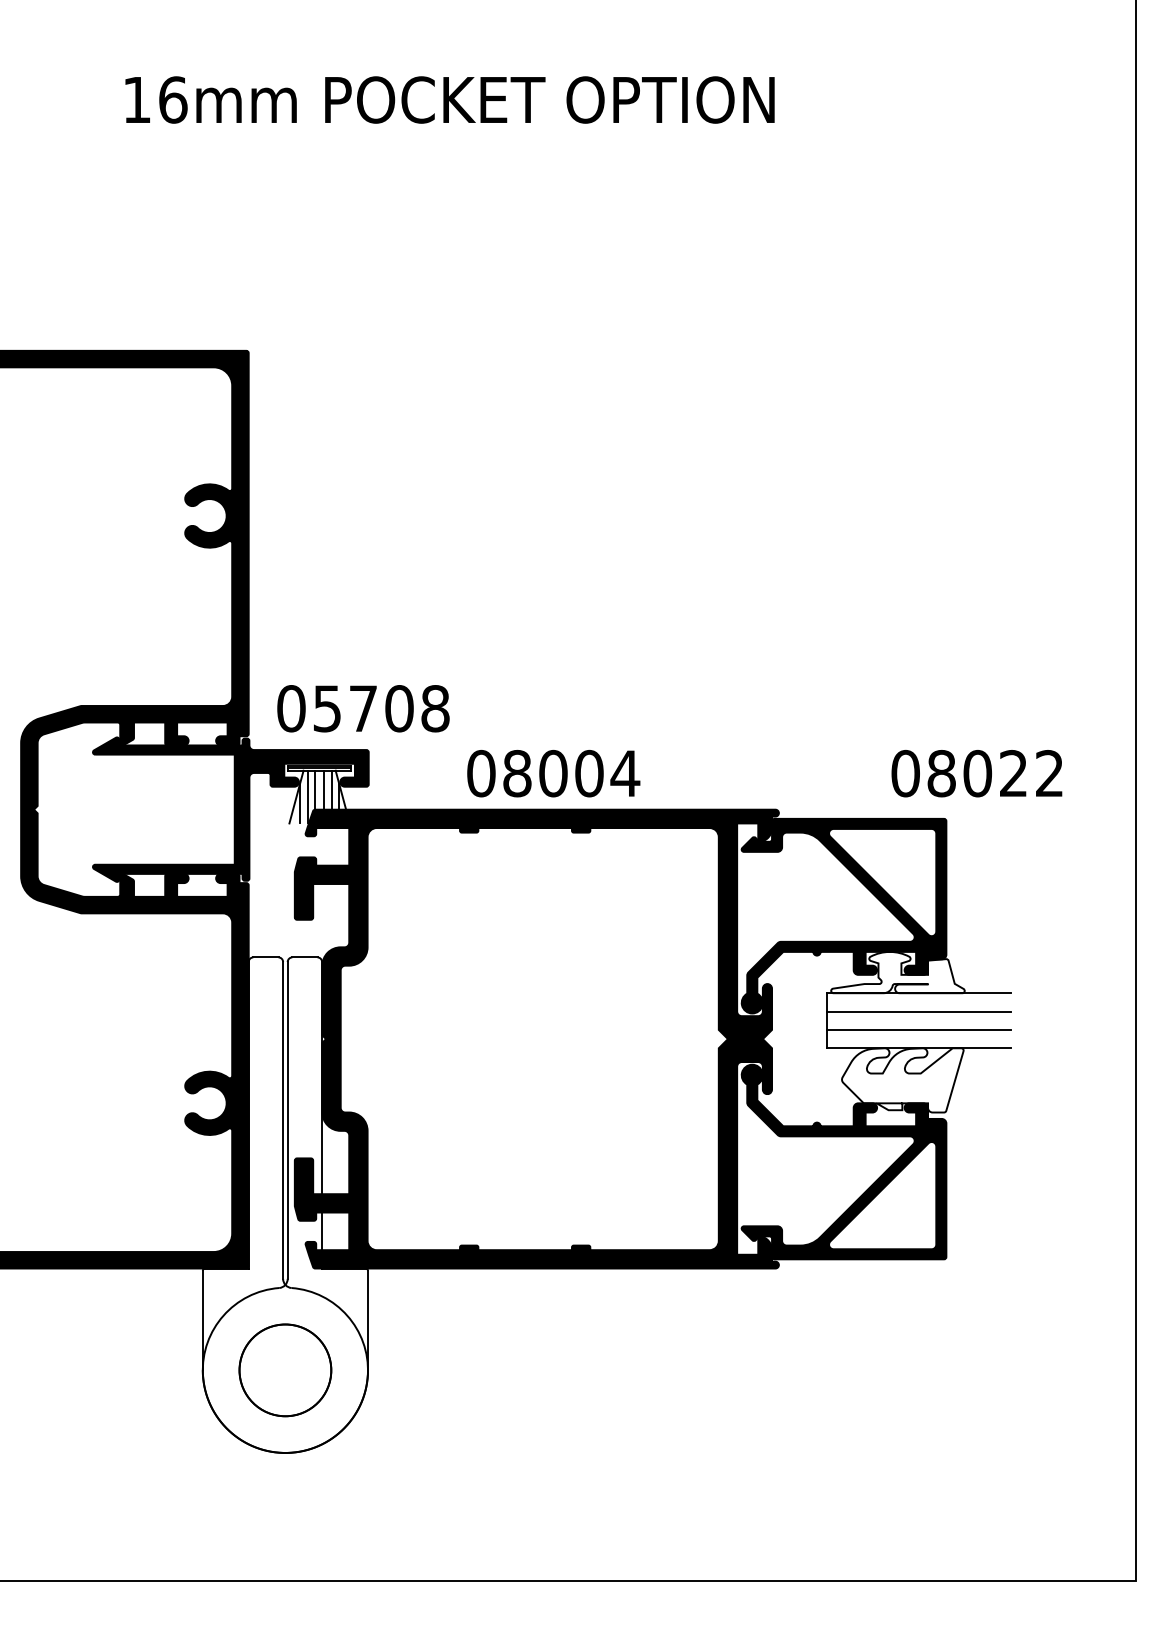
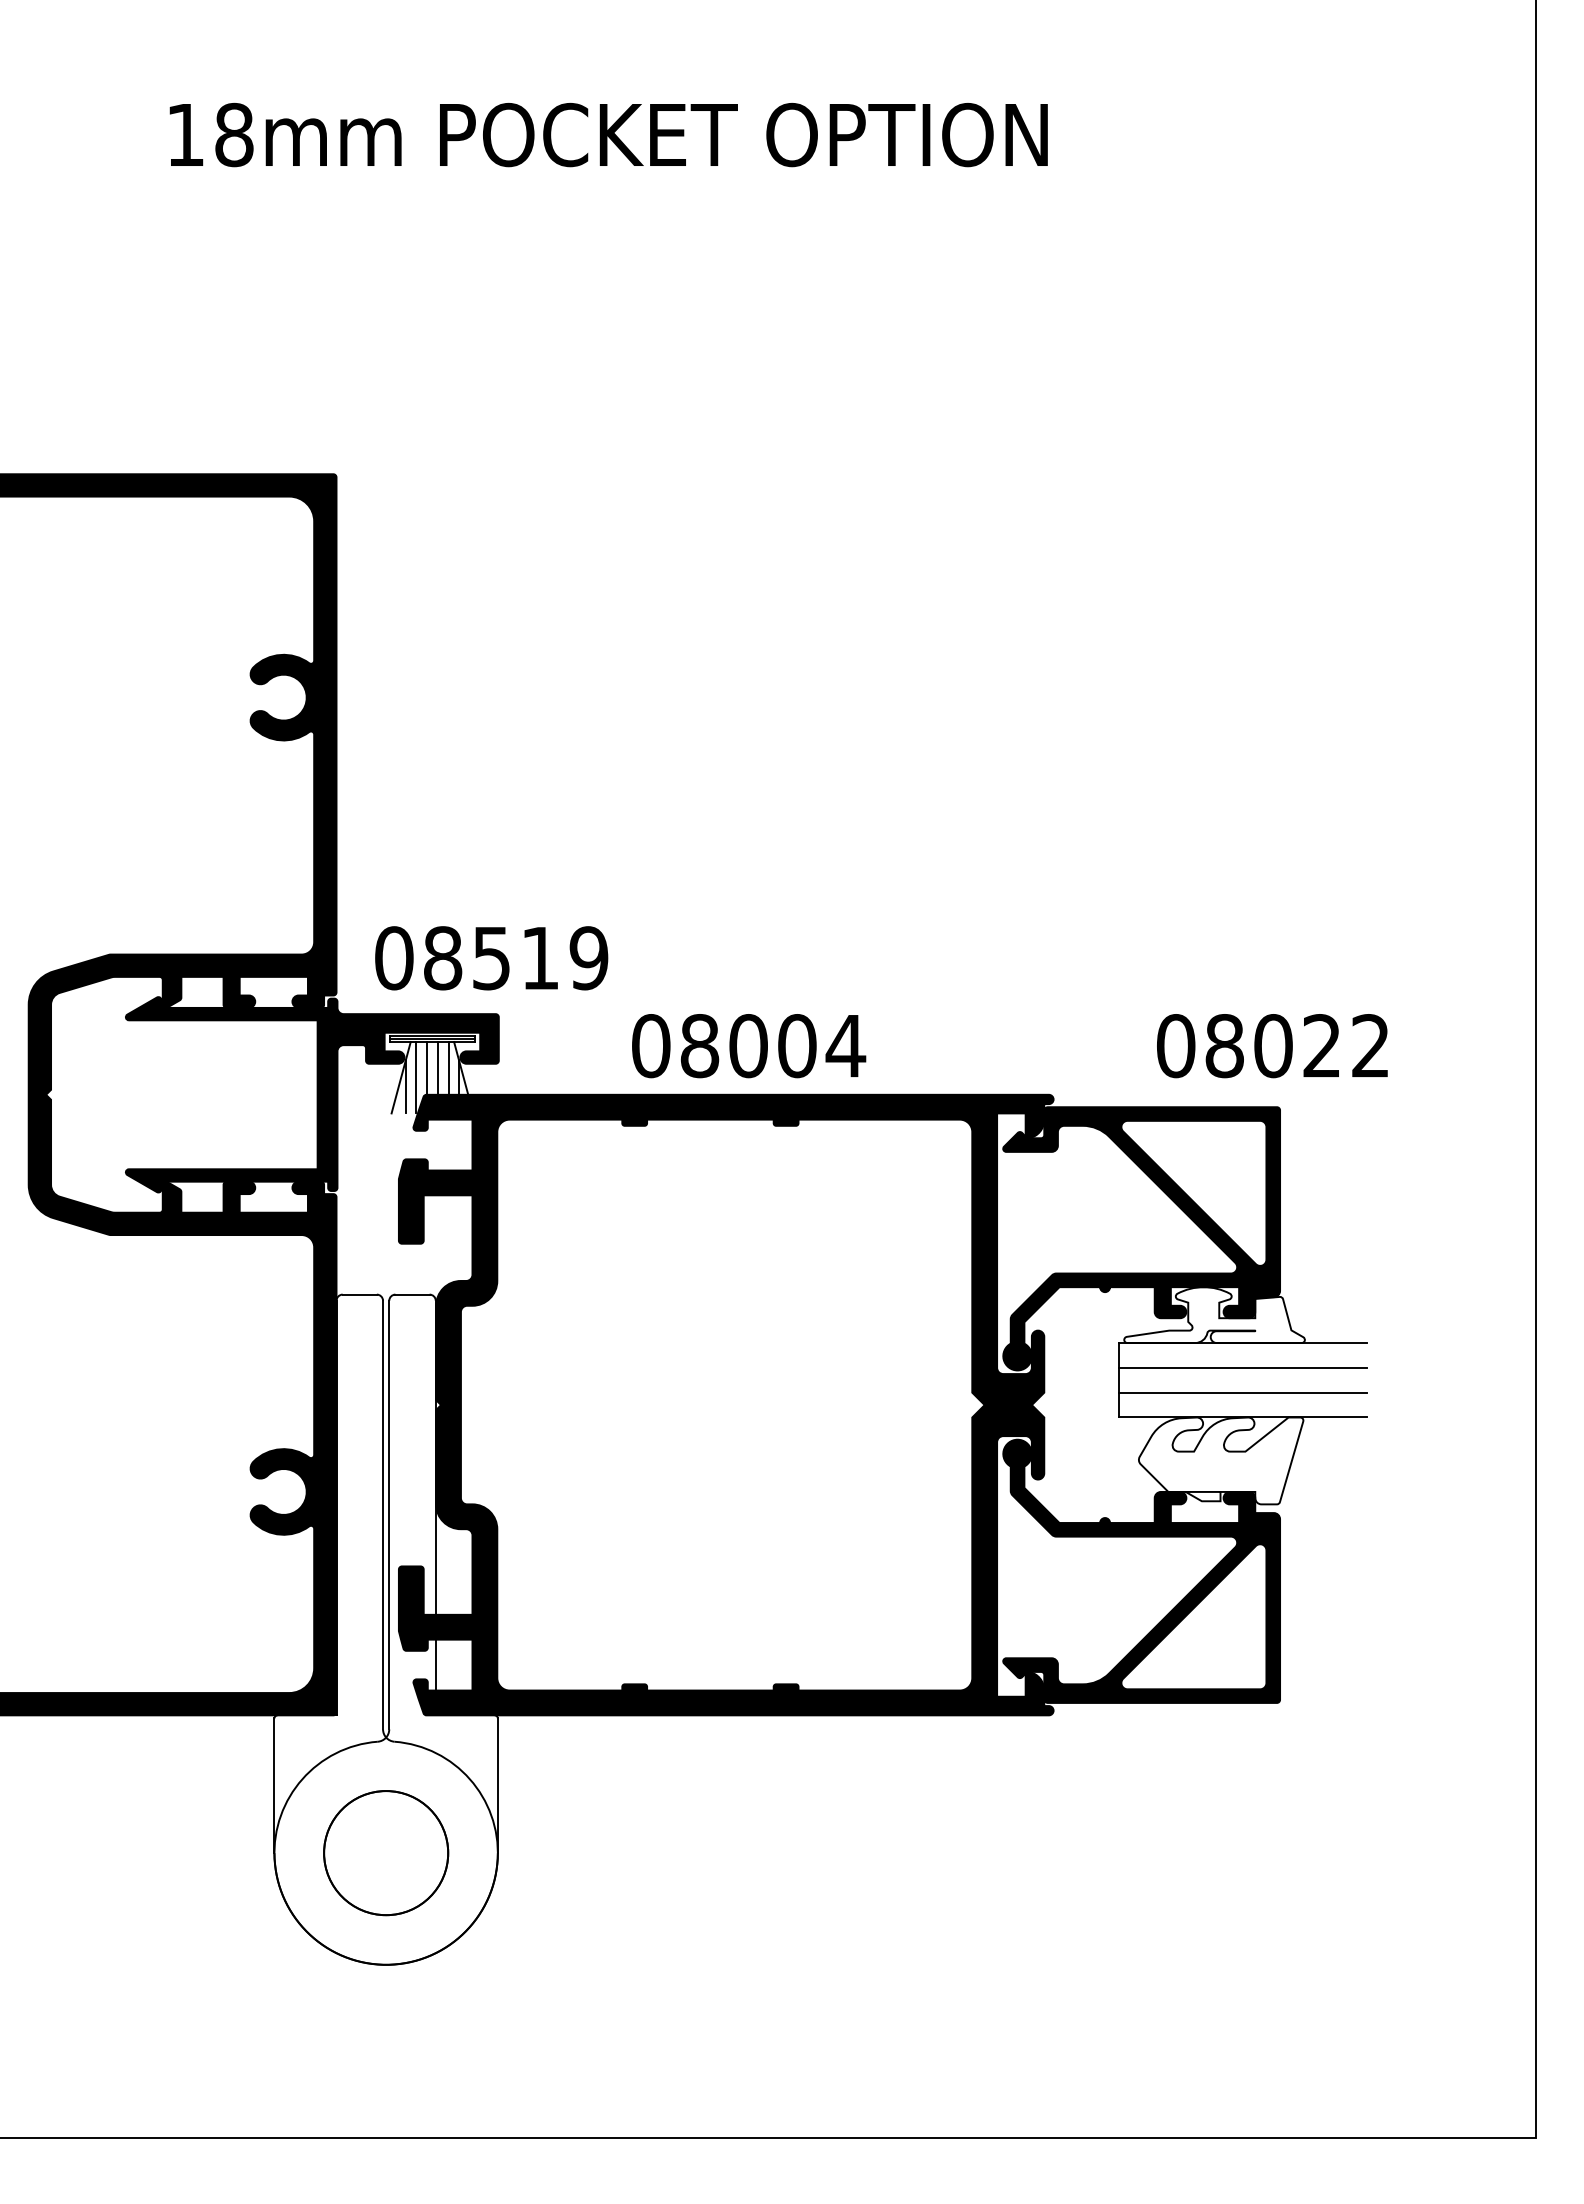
text: (173, 99) -> (234, 134), 16mm -> 18mm
text: (381, 708) -> (516, 958), 05708 -> 08519
text: (977, 773) -> (1272, 1046), moved

